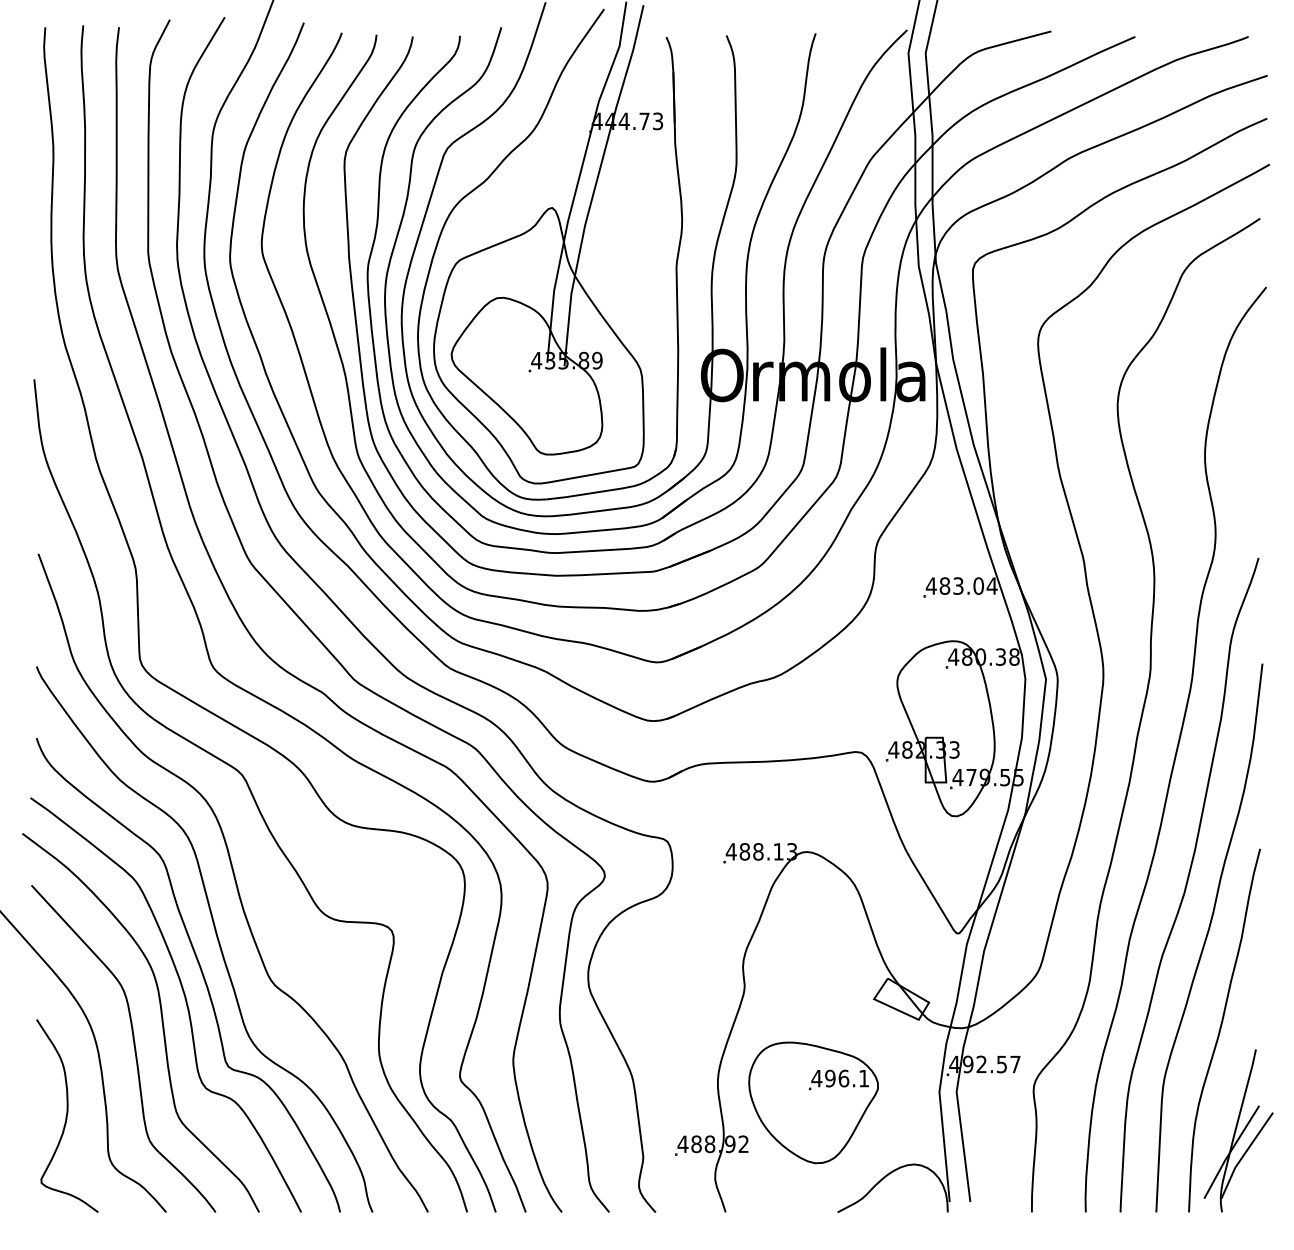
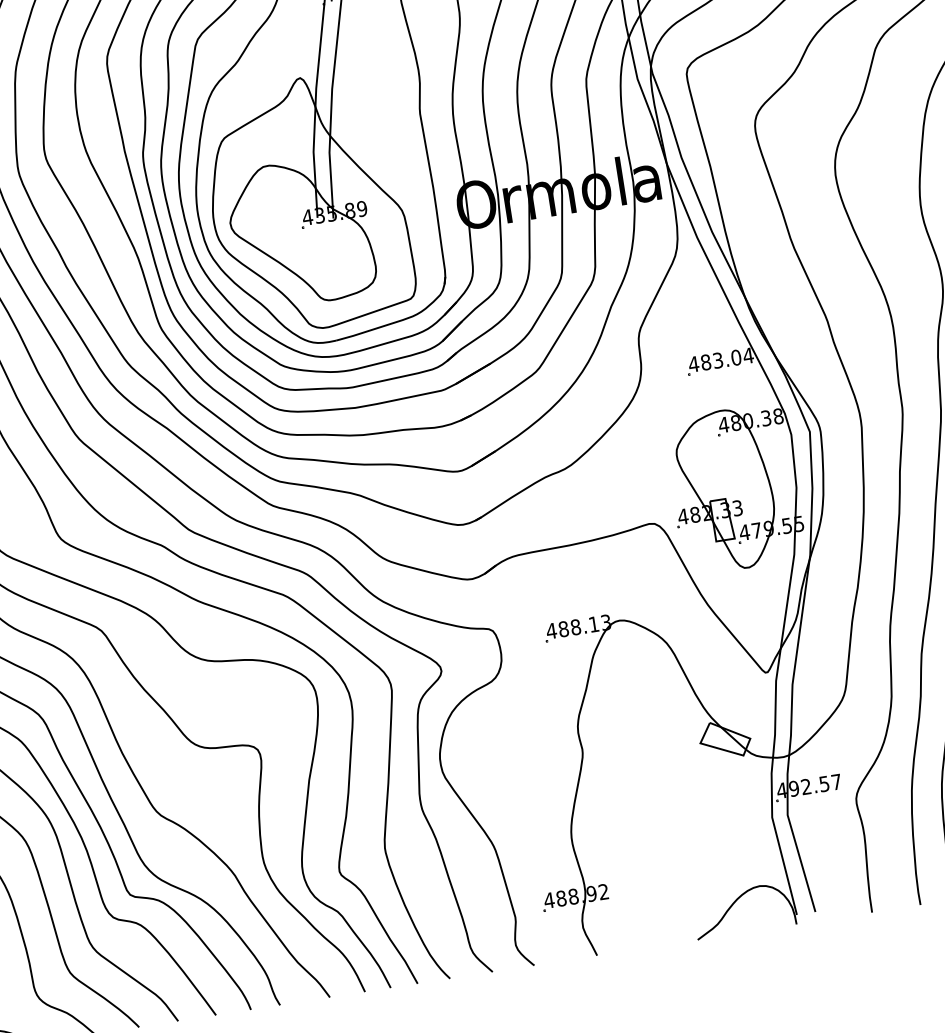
part: (813, 1102) -> (660, 844), removed

